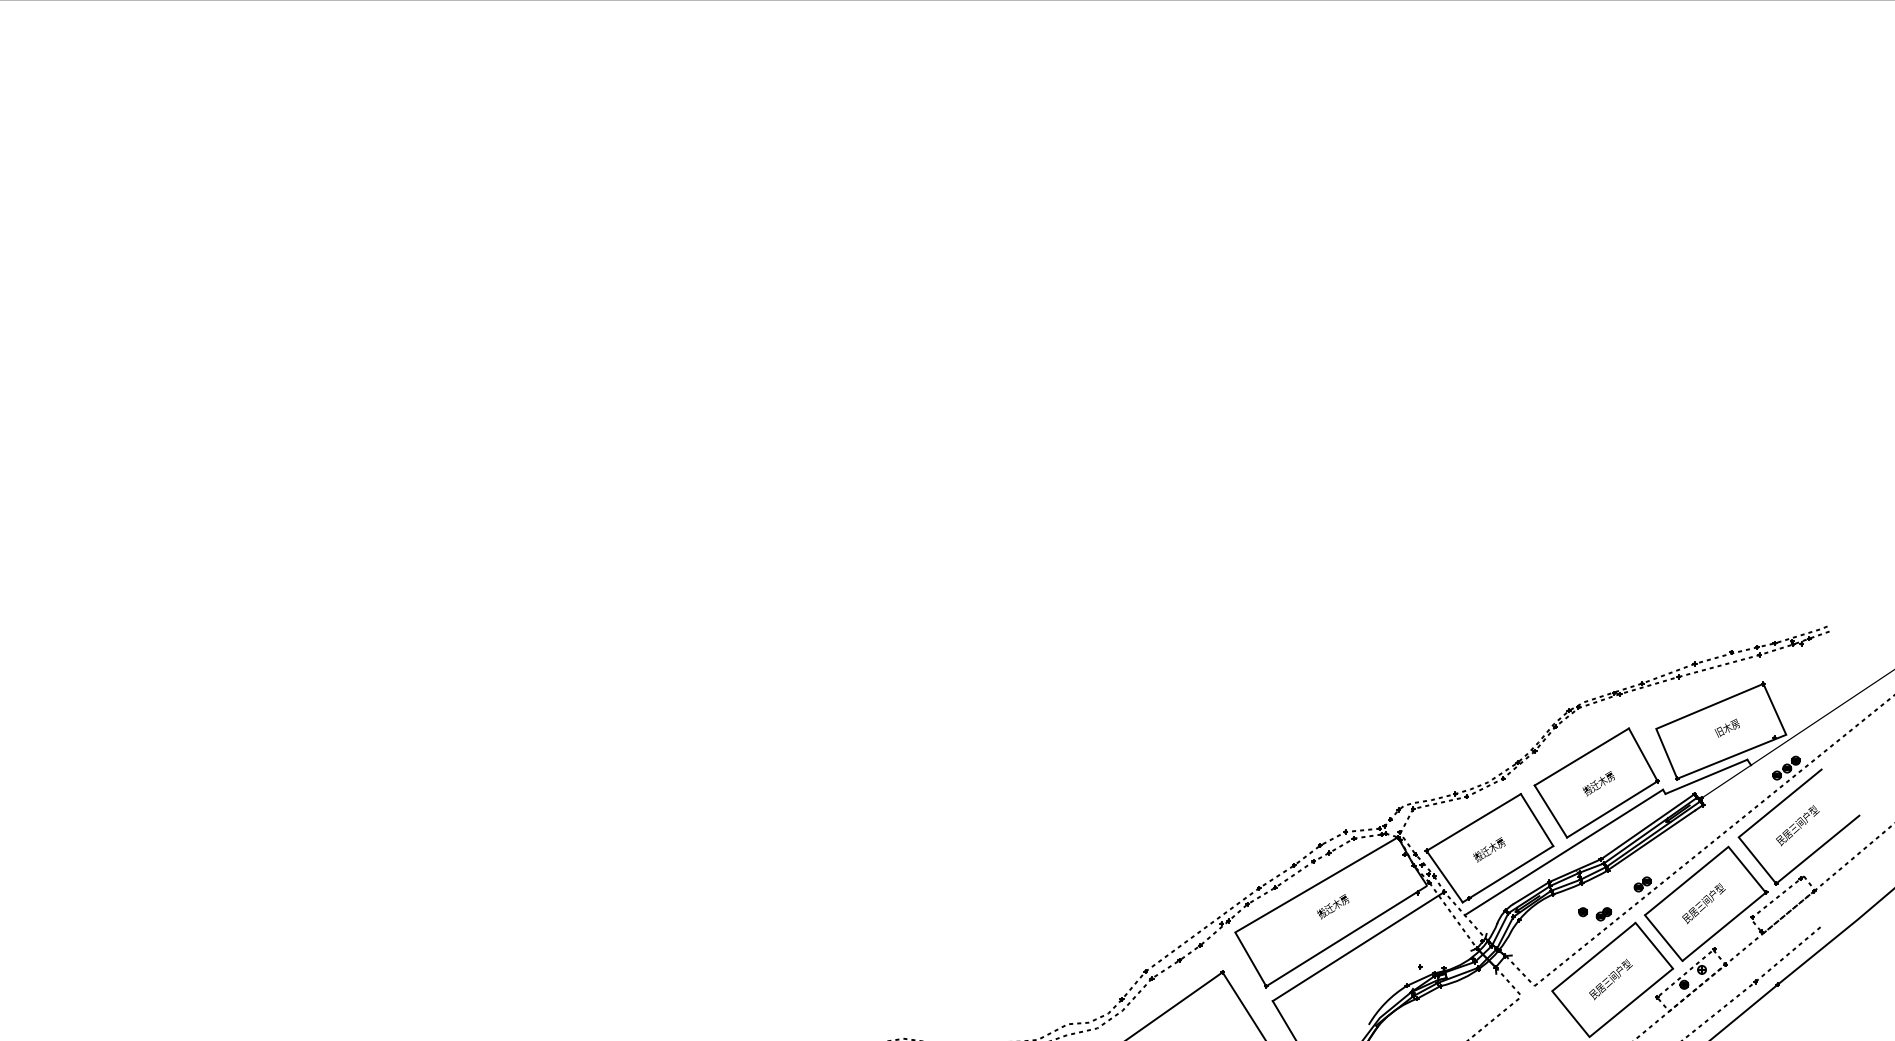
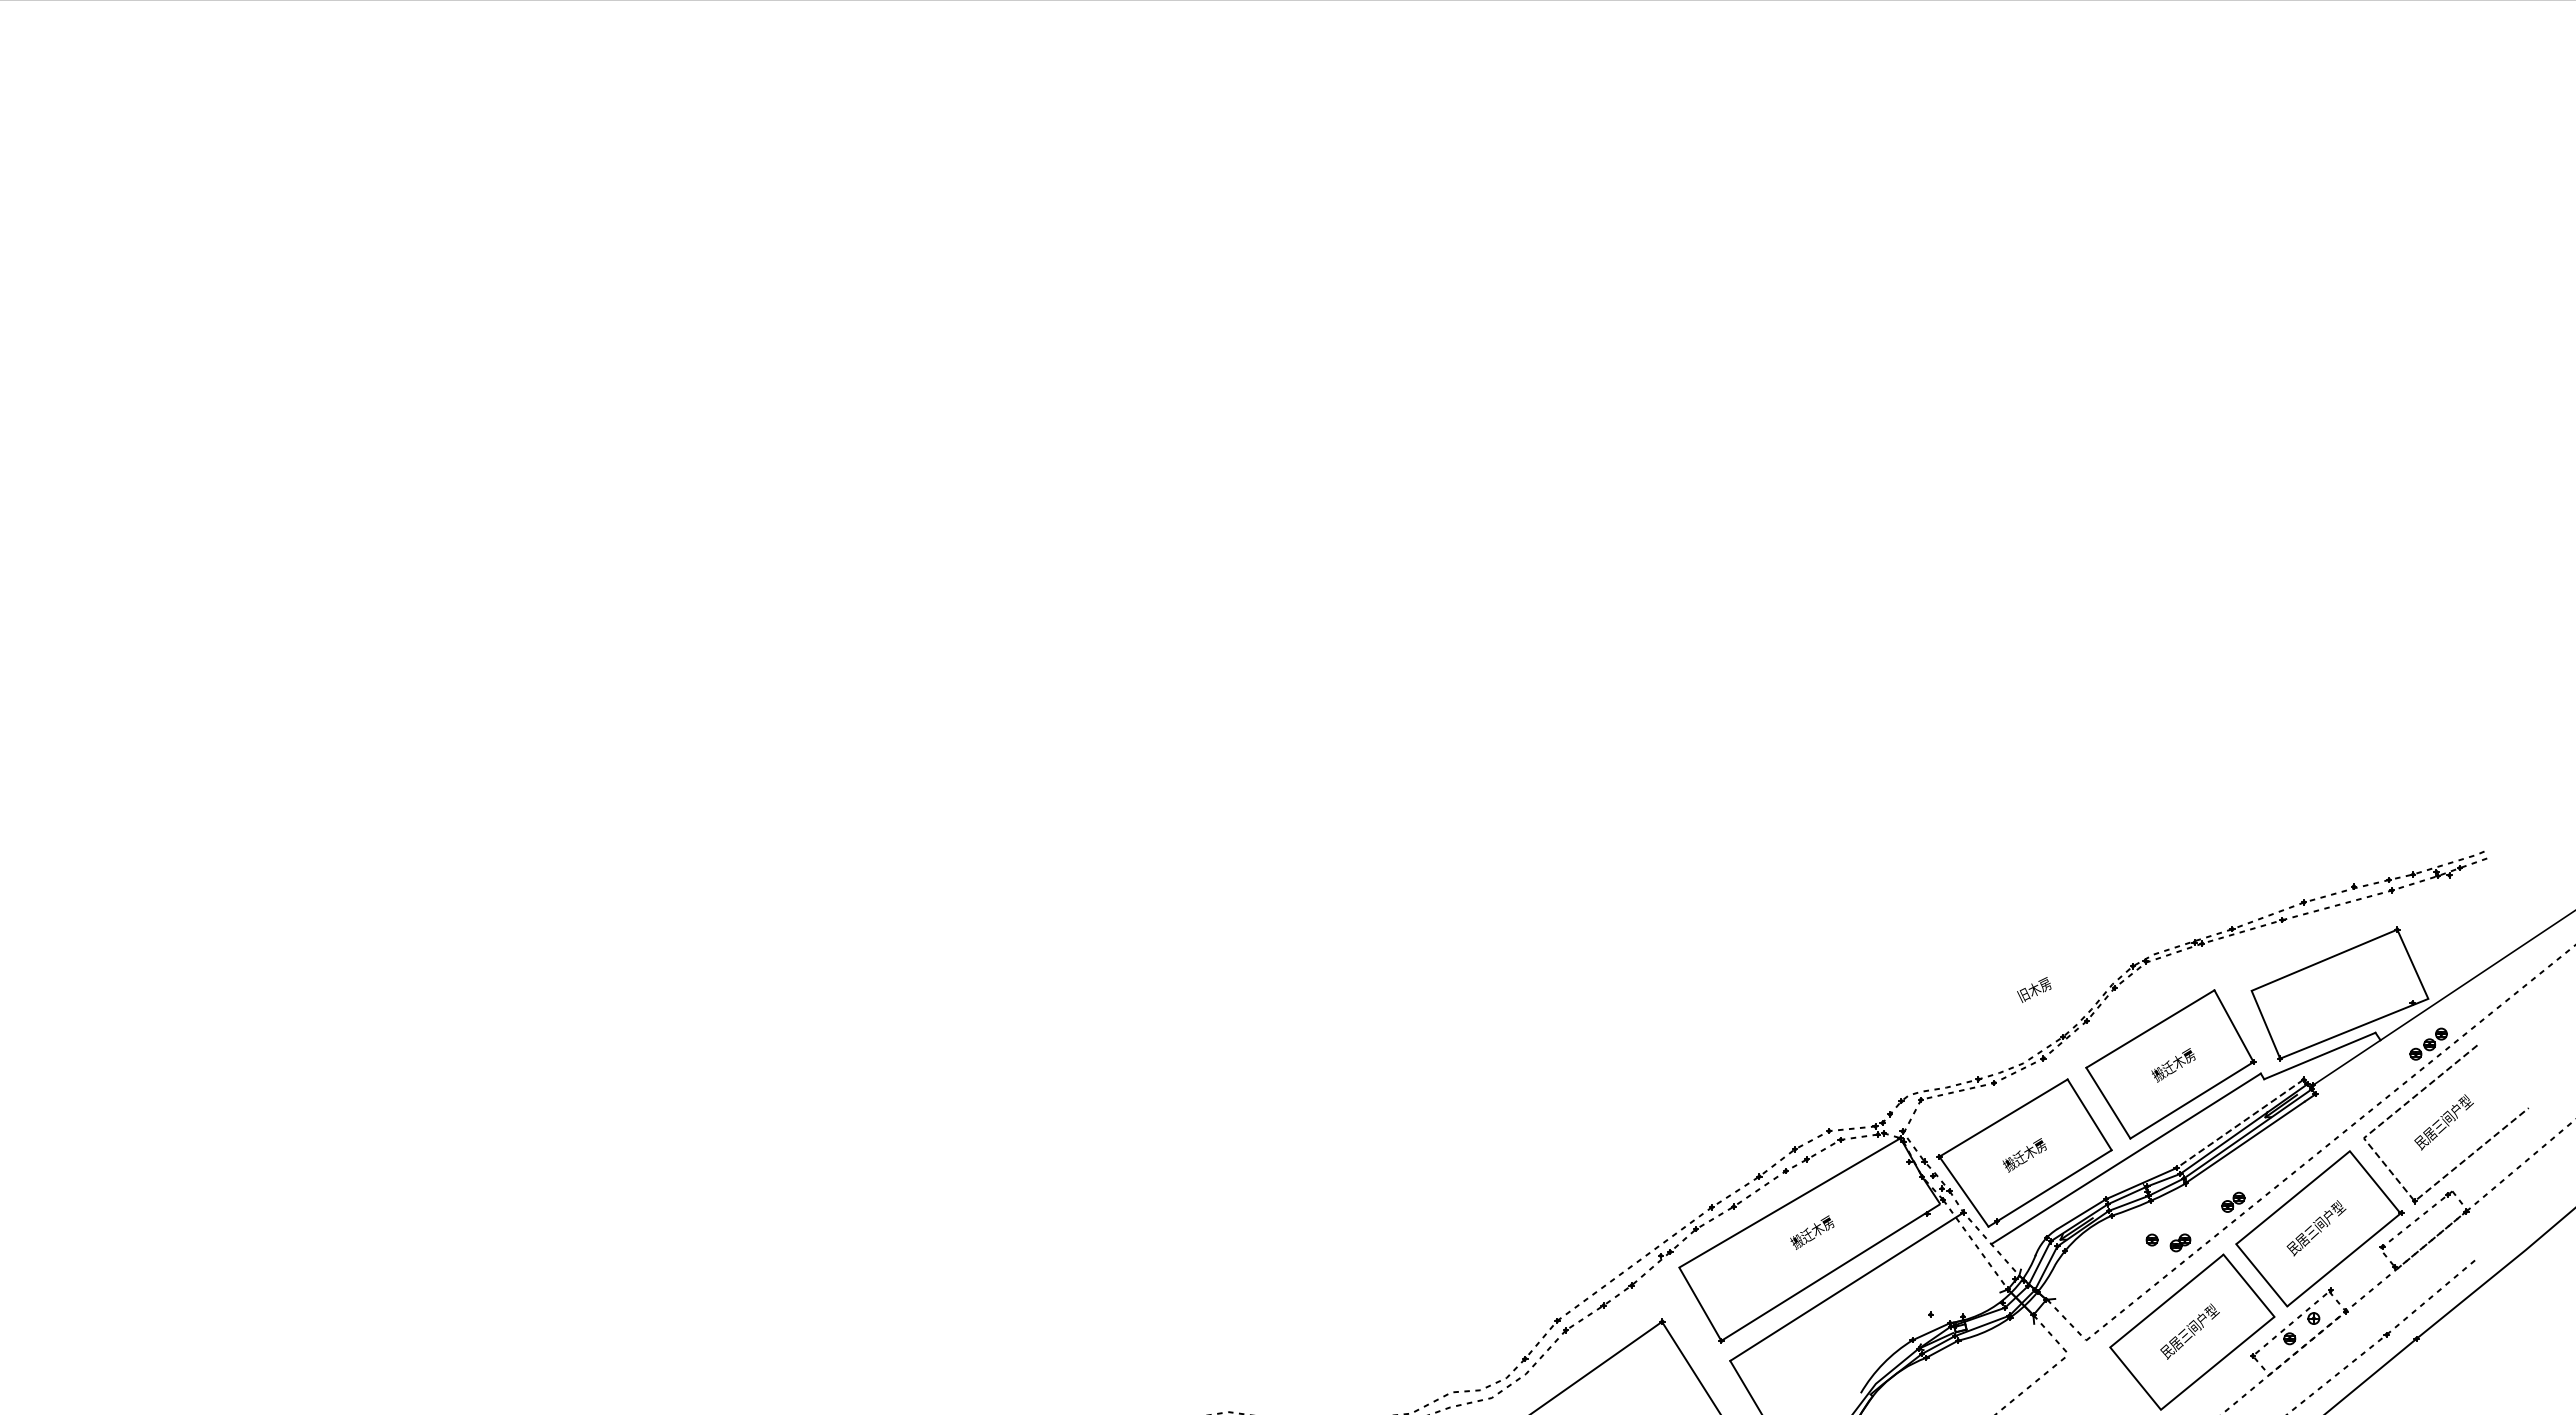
text: (1727, 727) -> (2034, 989), moved
line: (1647, 827) -> (2239, 1124), solid -> dashed
line: (1757, 861) -> (2389, 1170), solid -> dashed

